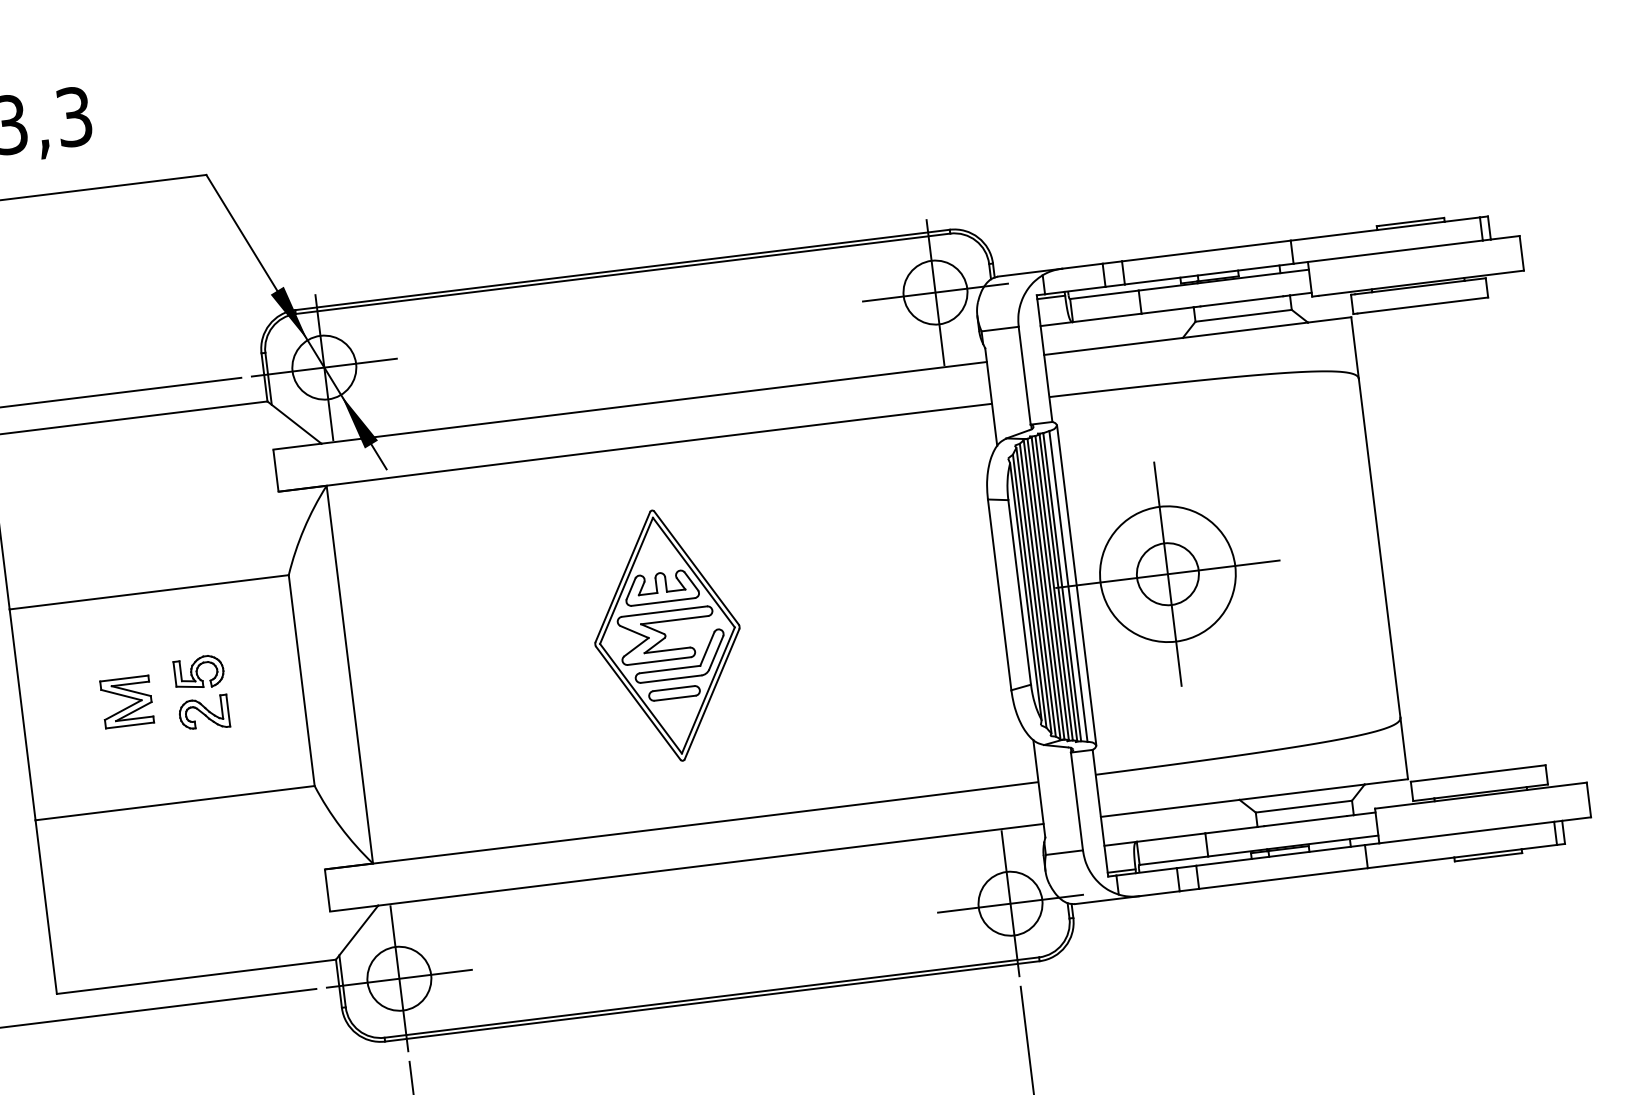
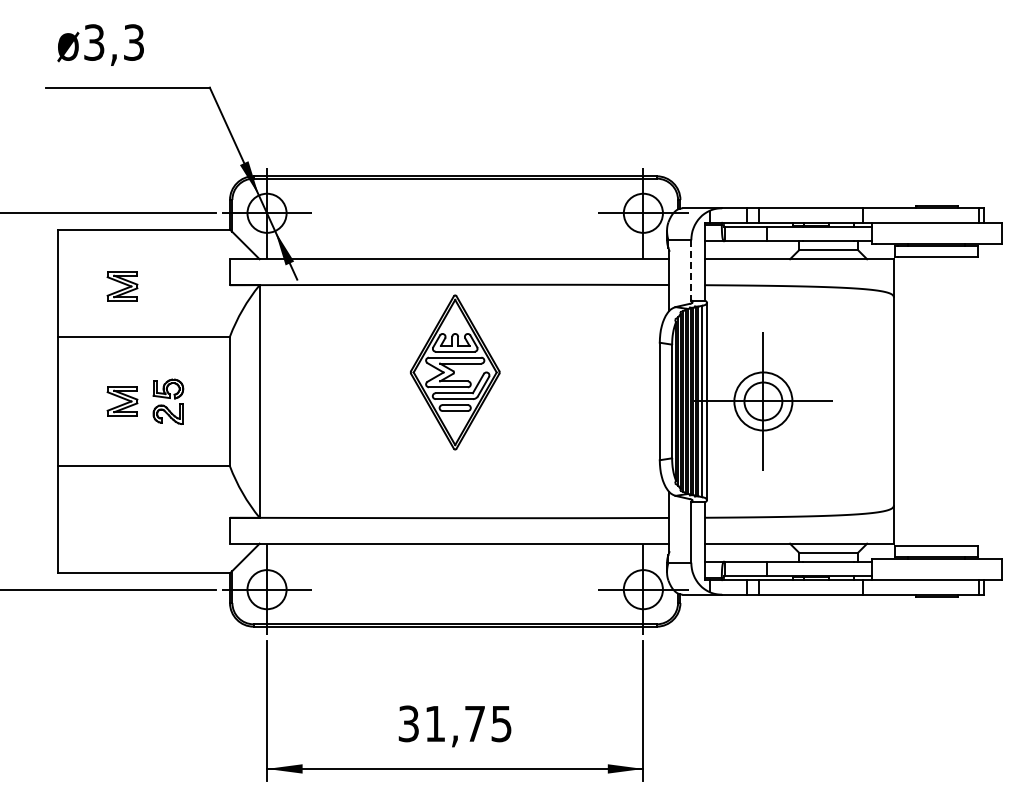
line: (1025, 375) -> (691, 270), solid -> dashed
part: (104, 515) -> (122, 286), added
circle: (1166, 574) -> (762, 401), size x0.7
part: (667, 635) -> (455, 372), moved

